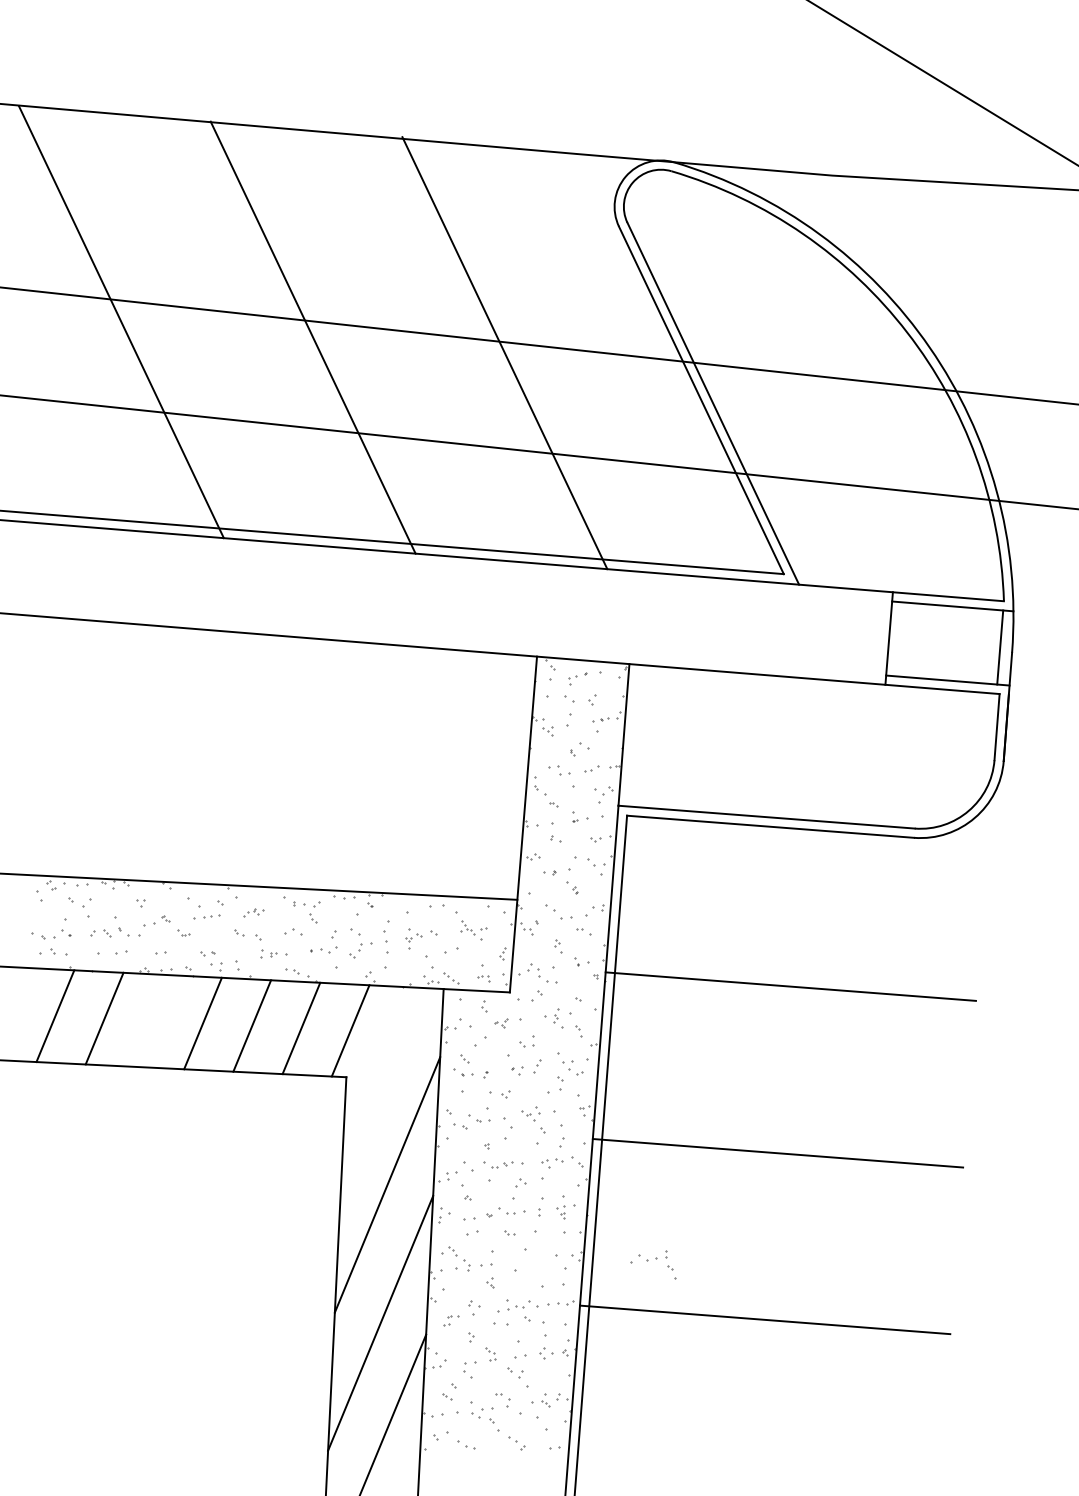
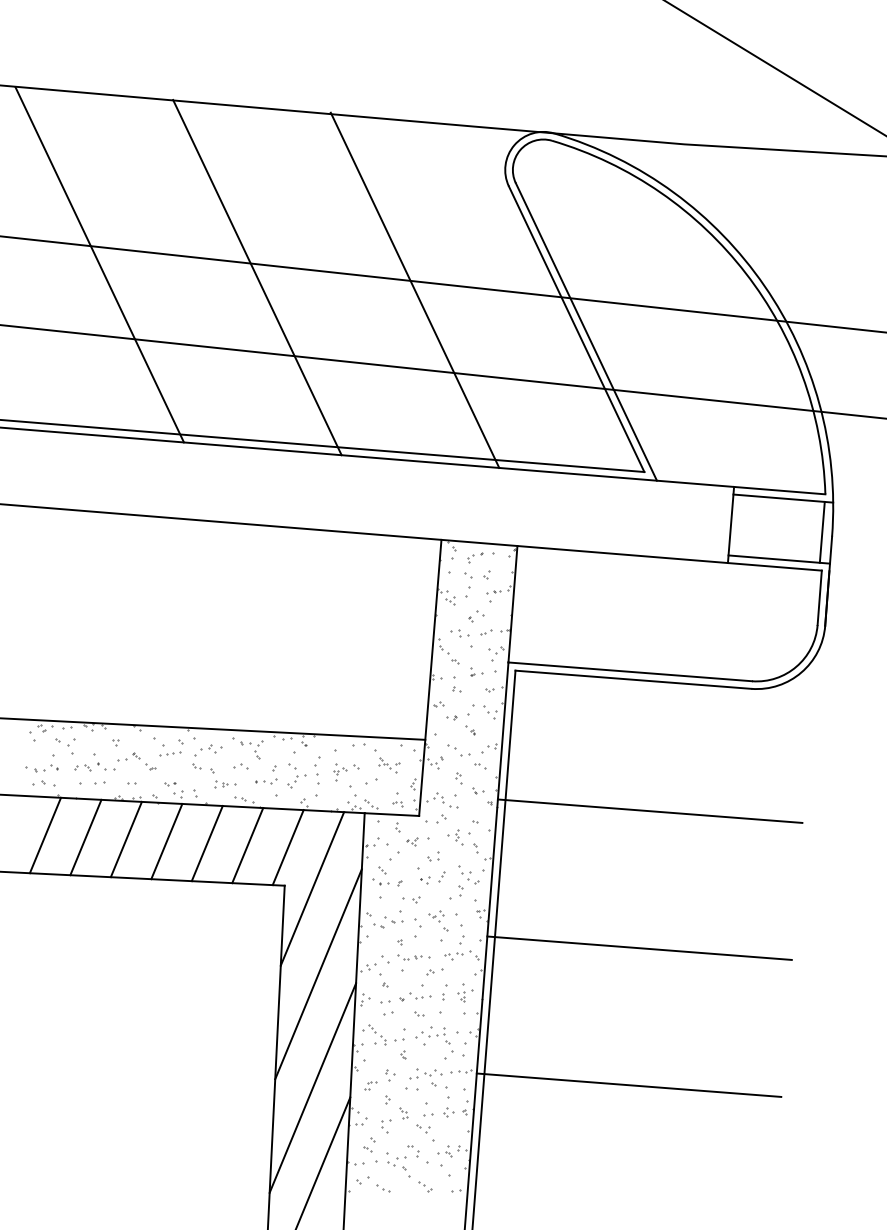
part: (253, 912) -> (208, 750), size x1.67
line: (152, 1021) -> (125, 839), added
line: (380, 1080) -> (312, 888), added
part: (528, 1181) -> (434, 971), size x0.71
part: (653, 1264) -> (434, 1039), moved

